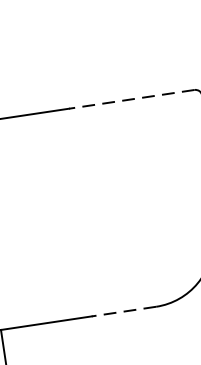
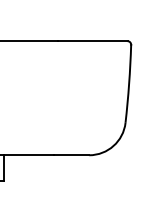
line: (131, 100) -> (92, 41), dashed -> solid
line: (124, 312) -> (71, 155), dashed -> solid

